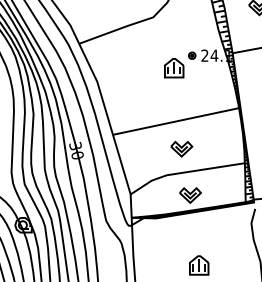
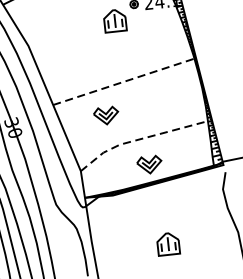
line: (176, 121) -> (124, 81), solid -> dashed
part: (181, 148) -> (105, 115), moved
line: (184, 172) -> (139, 139), solid -> dashed

